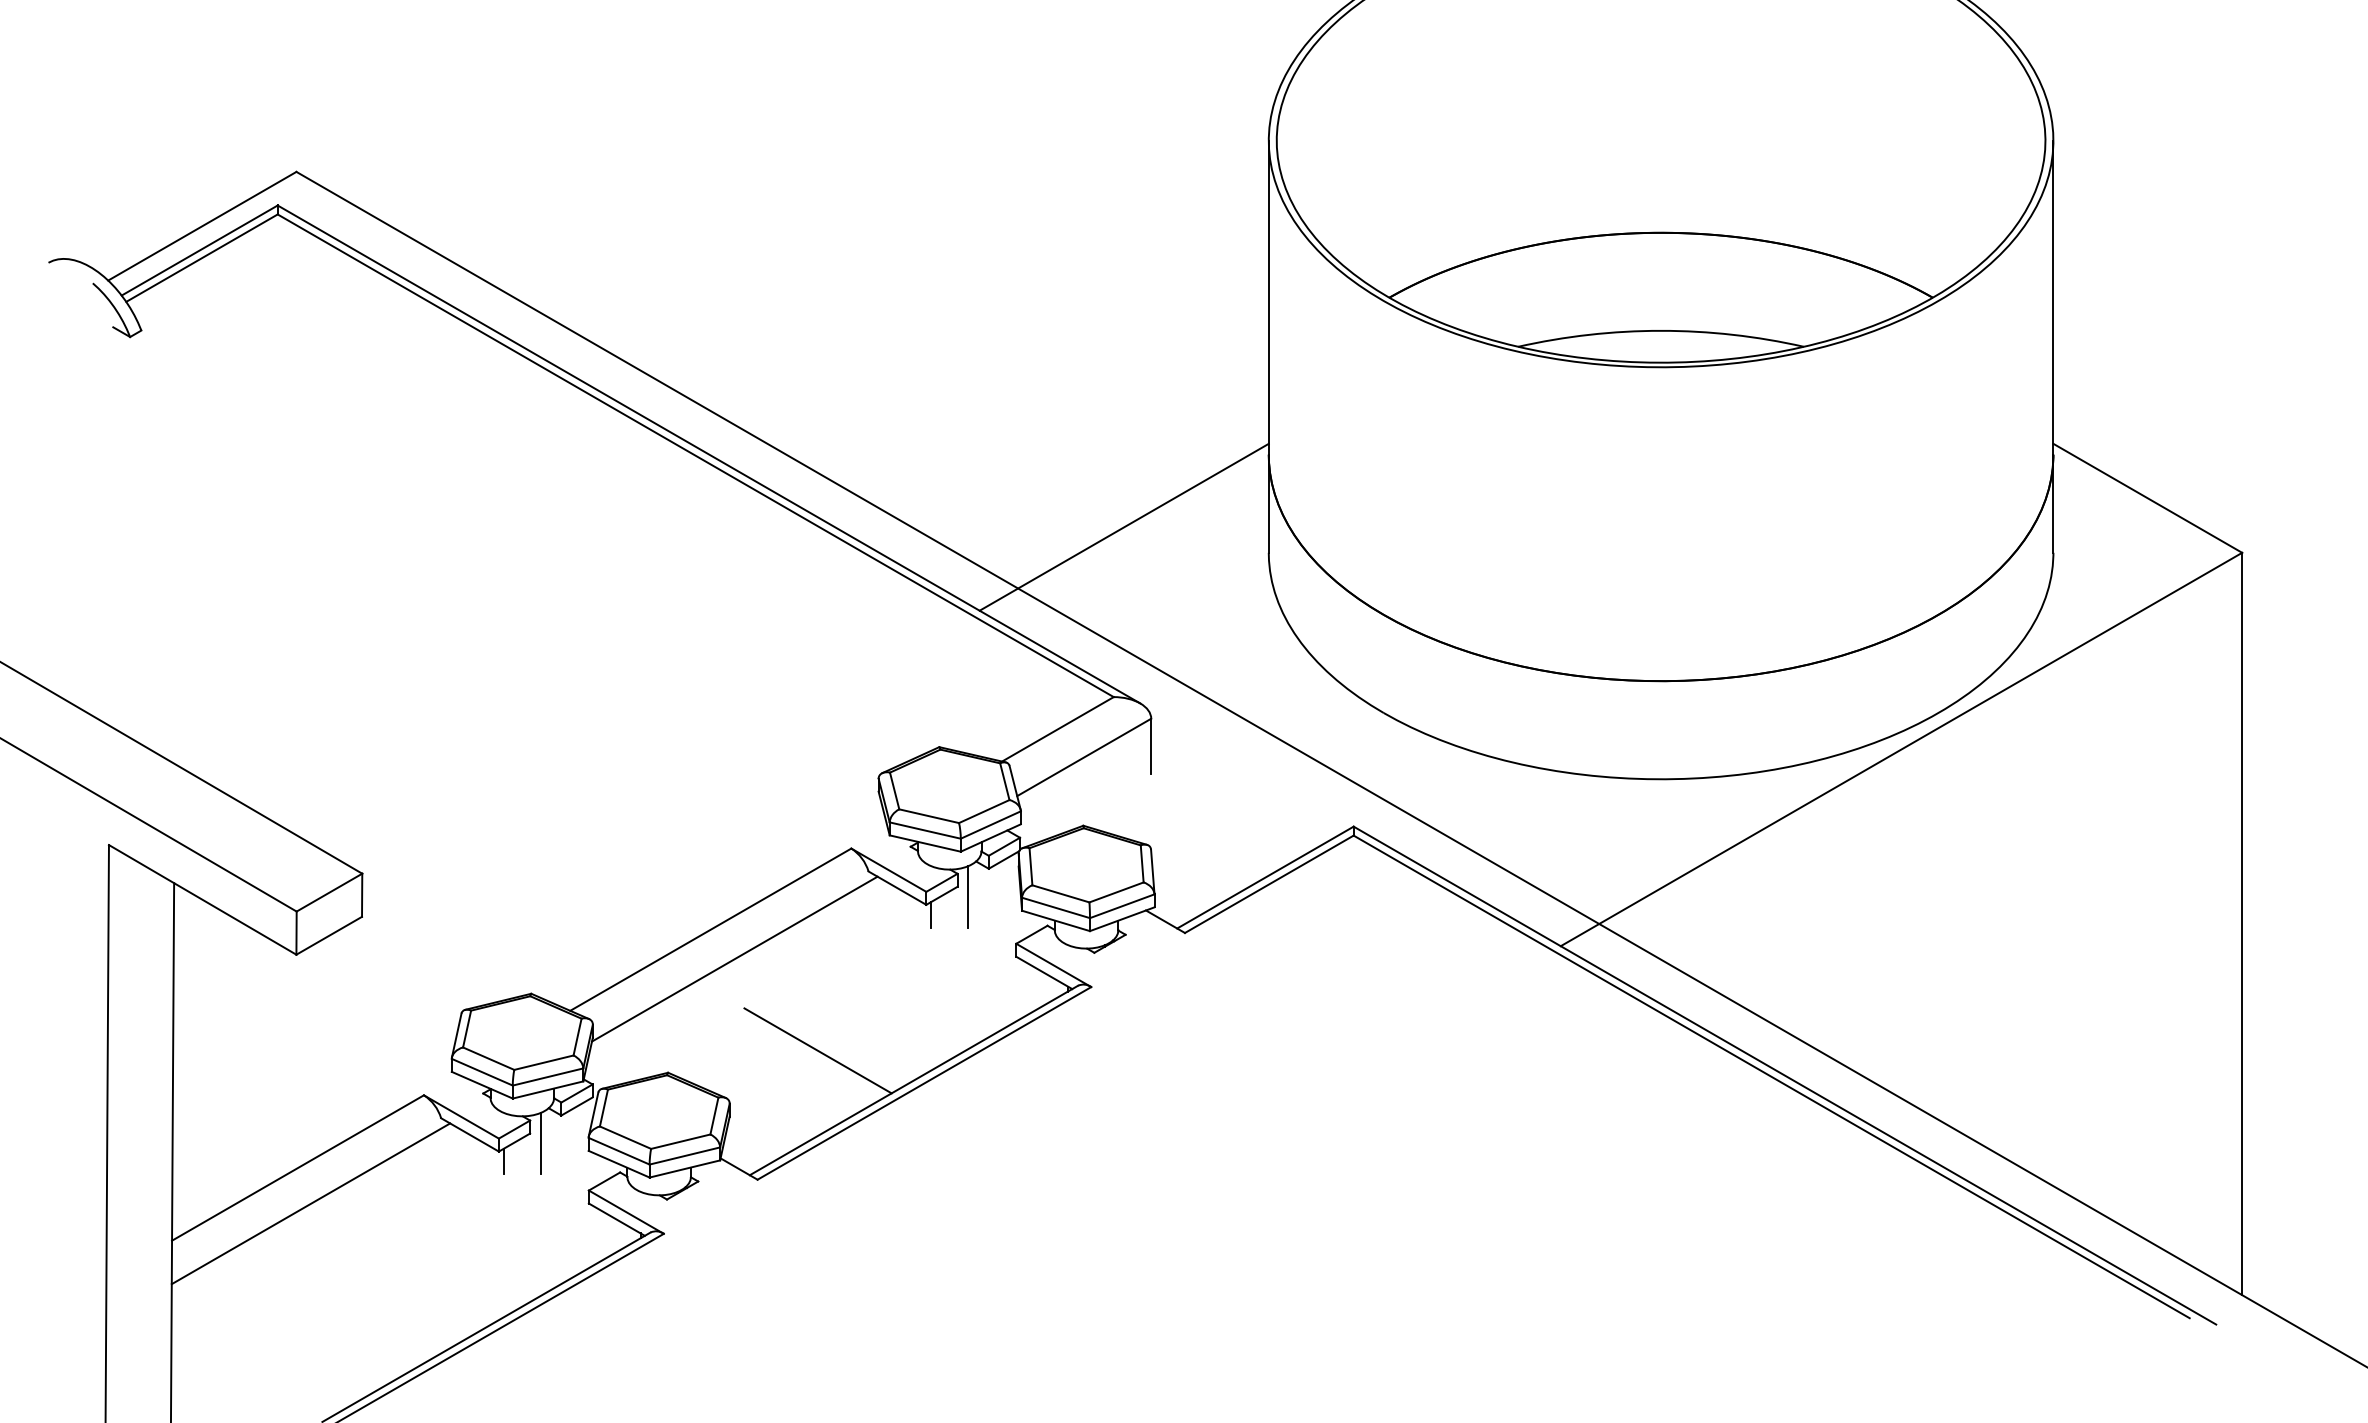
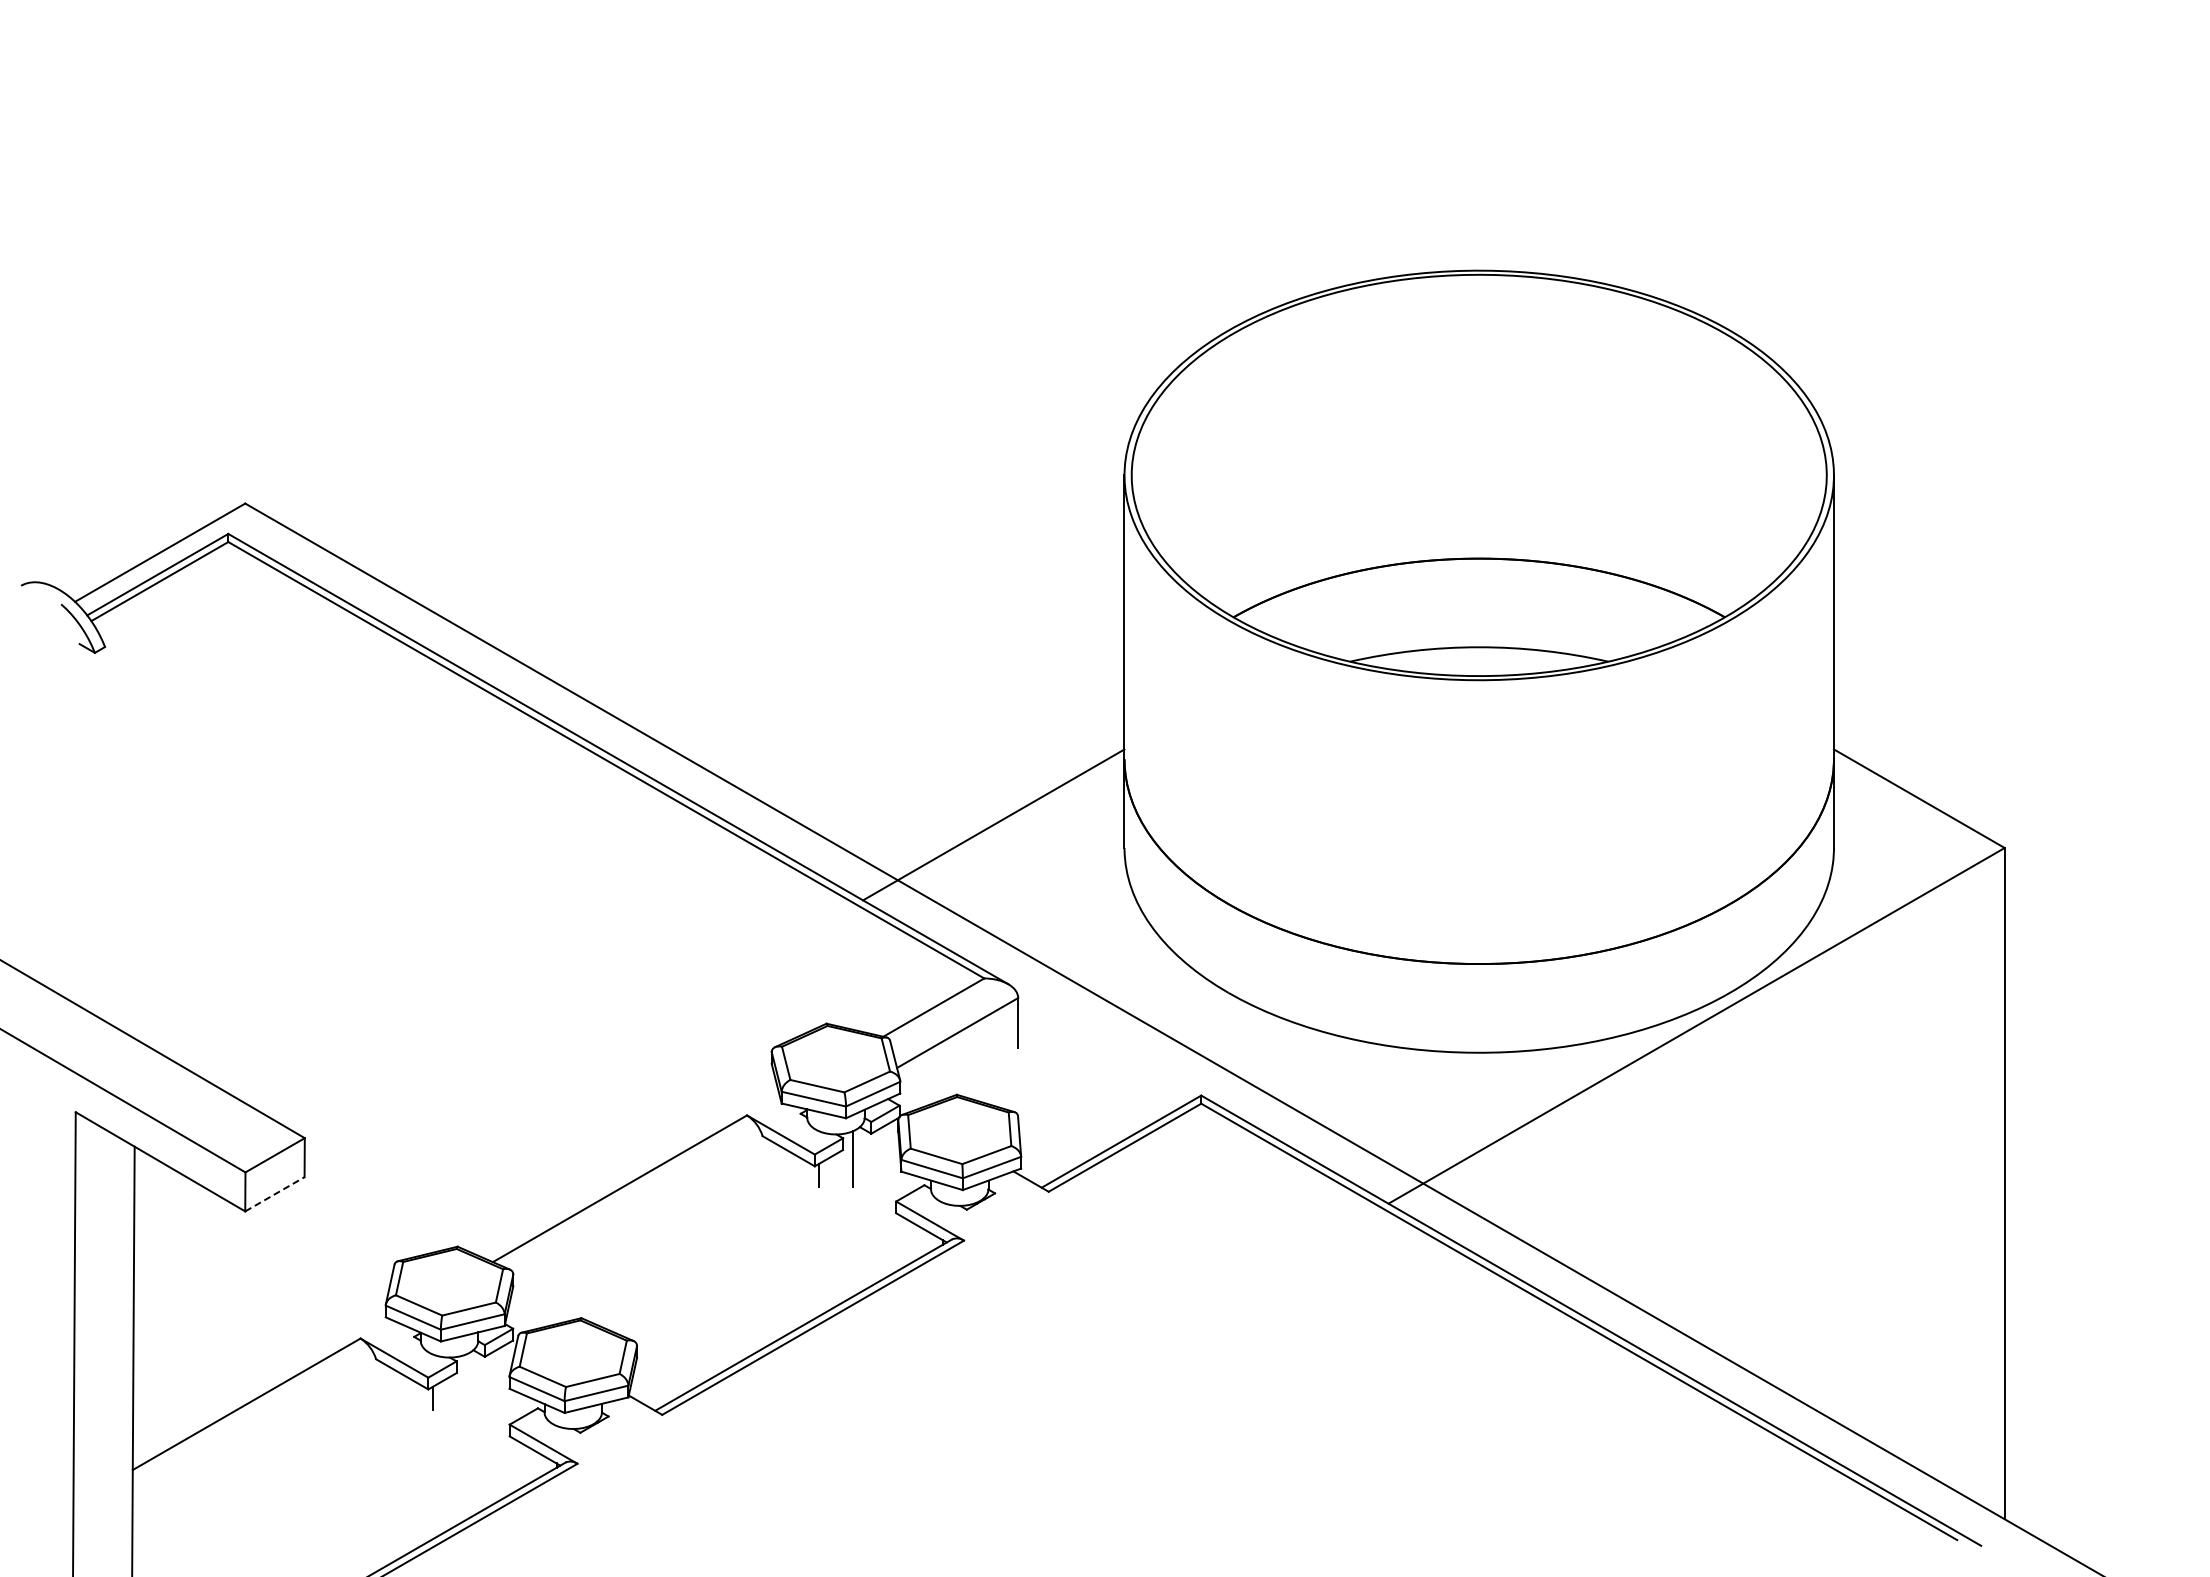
line: (329, 936) -> (275, 1194), solid -> dashed
line: (734, 958) -> (641, 1214), removed
line: (817, 1049) -> (716, 1297), removed
line: (541, 1143) -> (466, 1382), removed
line: (311, 1203) -> (258, 1436), removed

